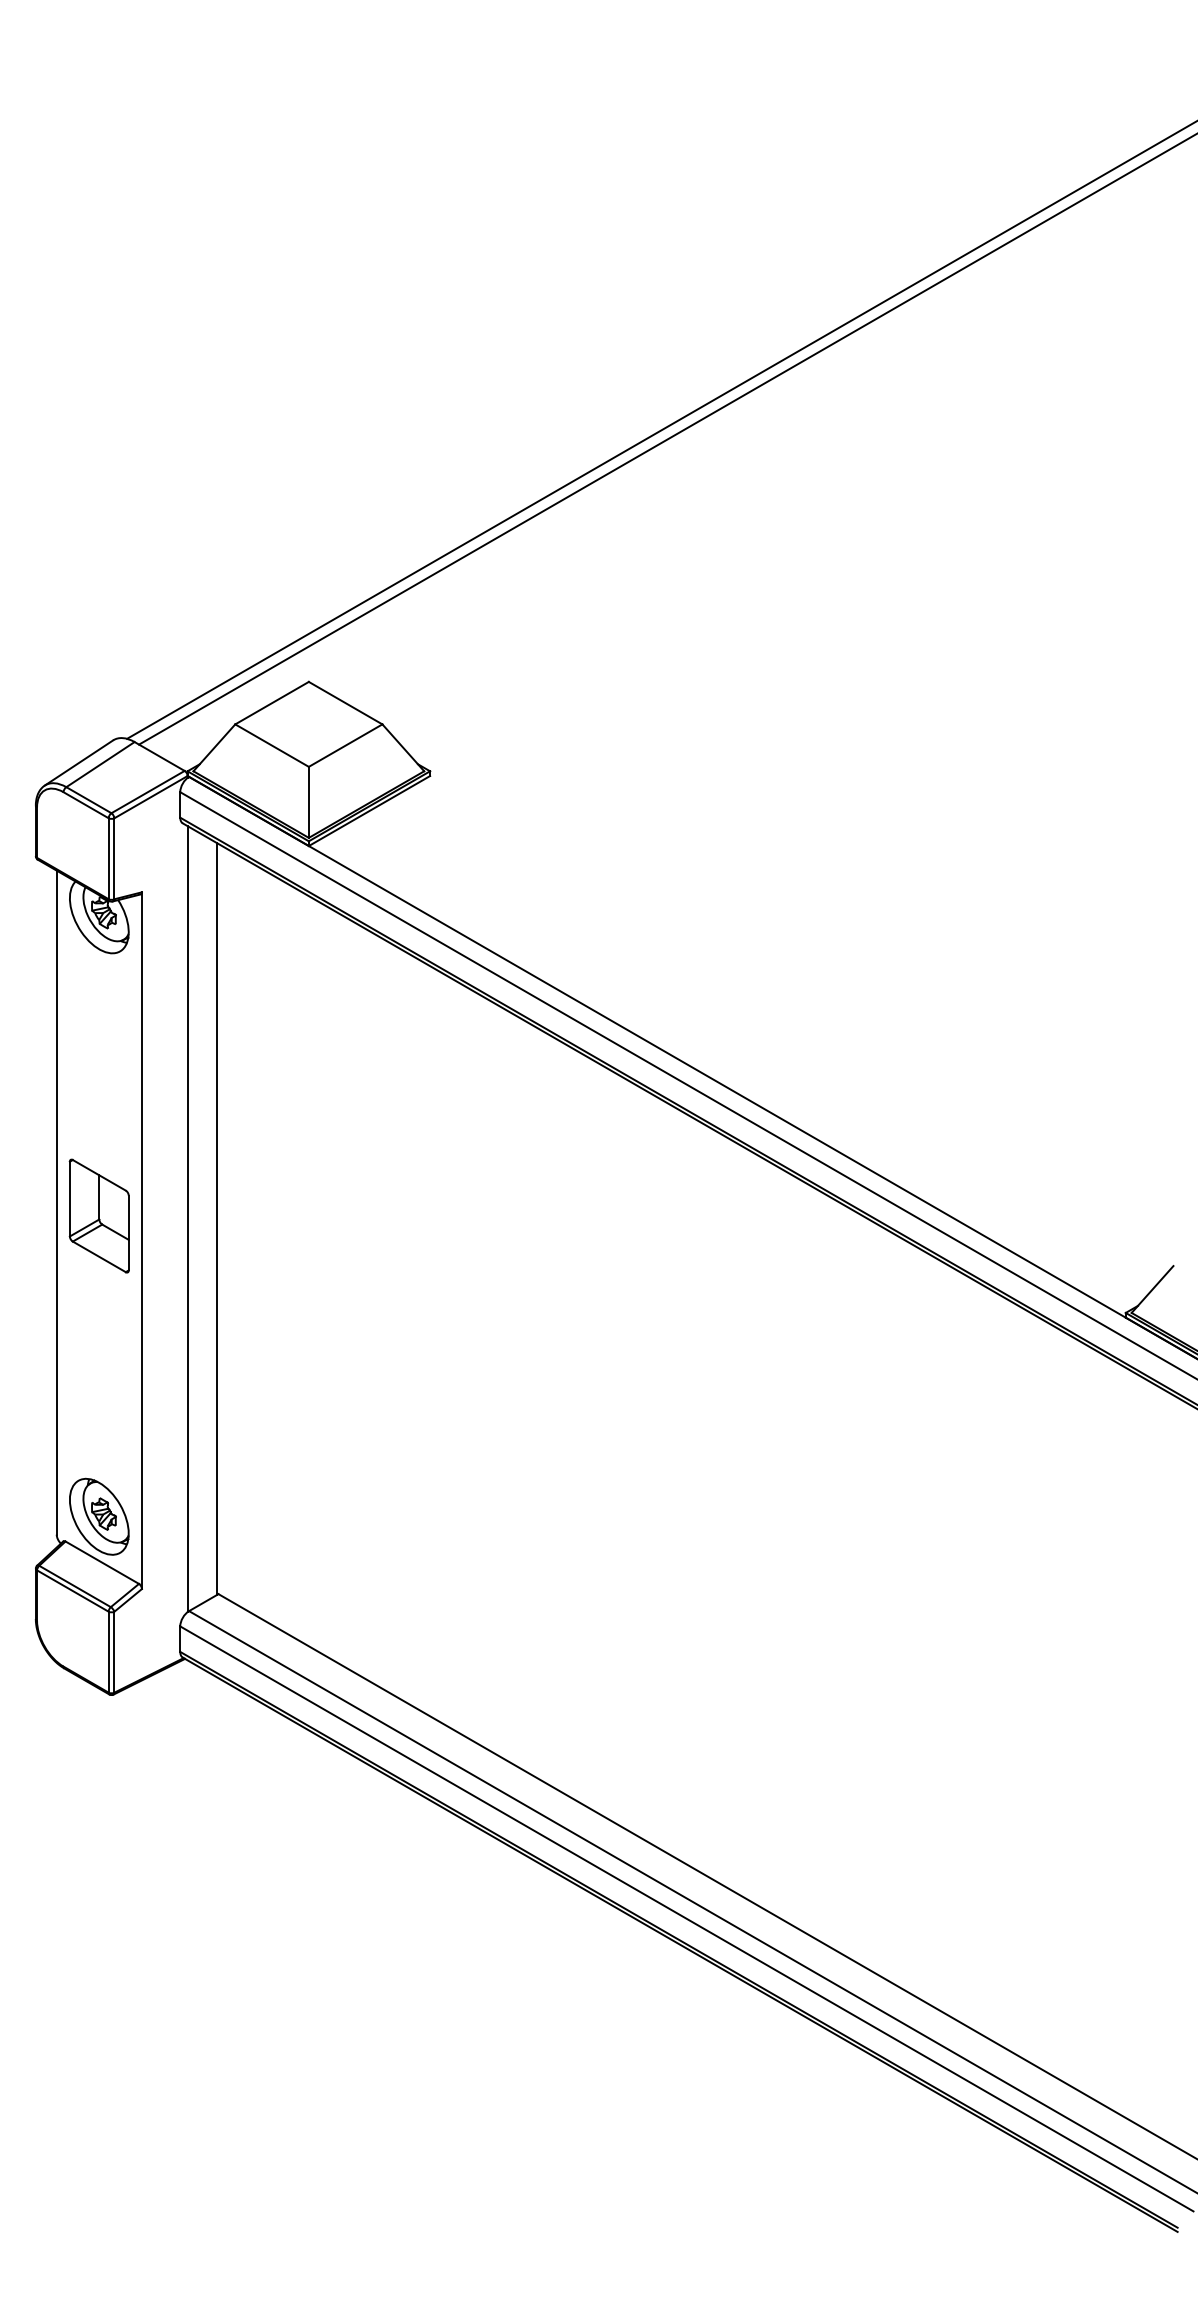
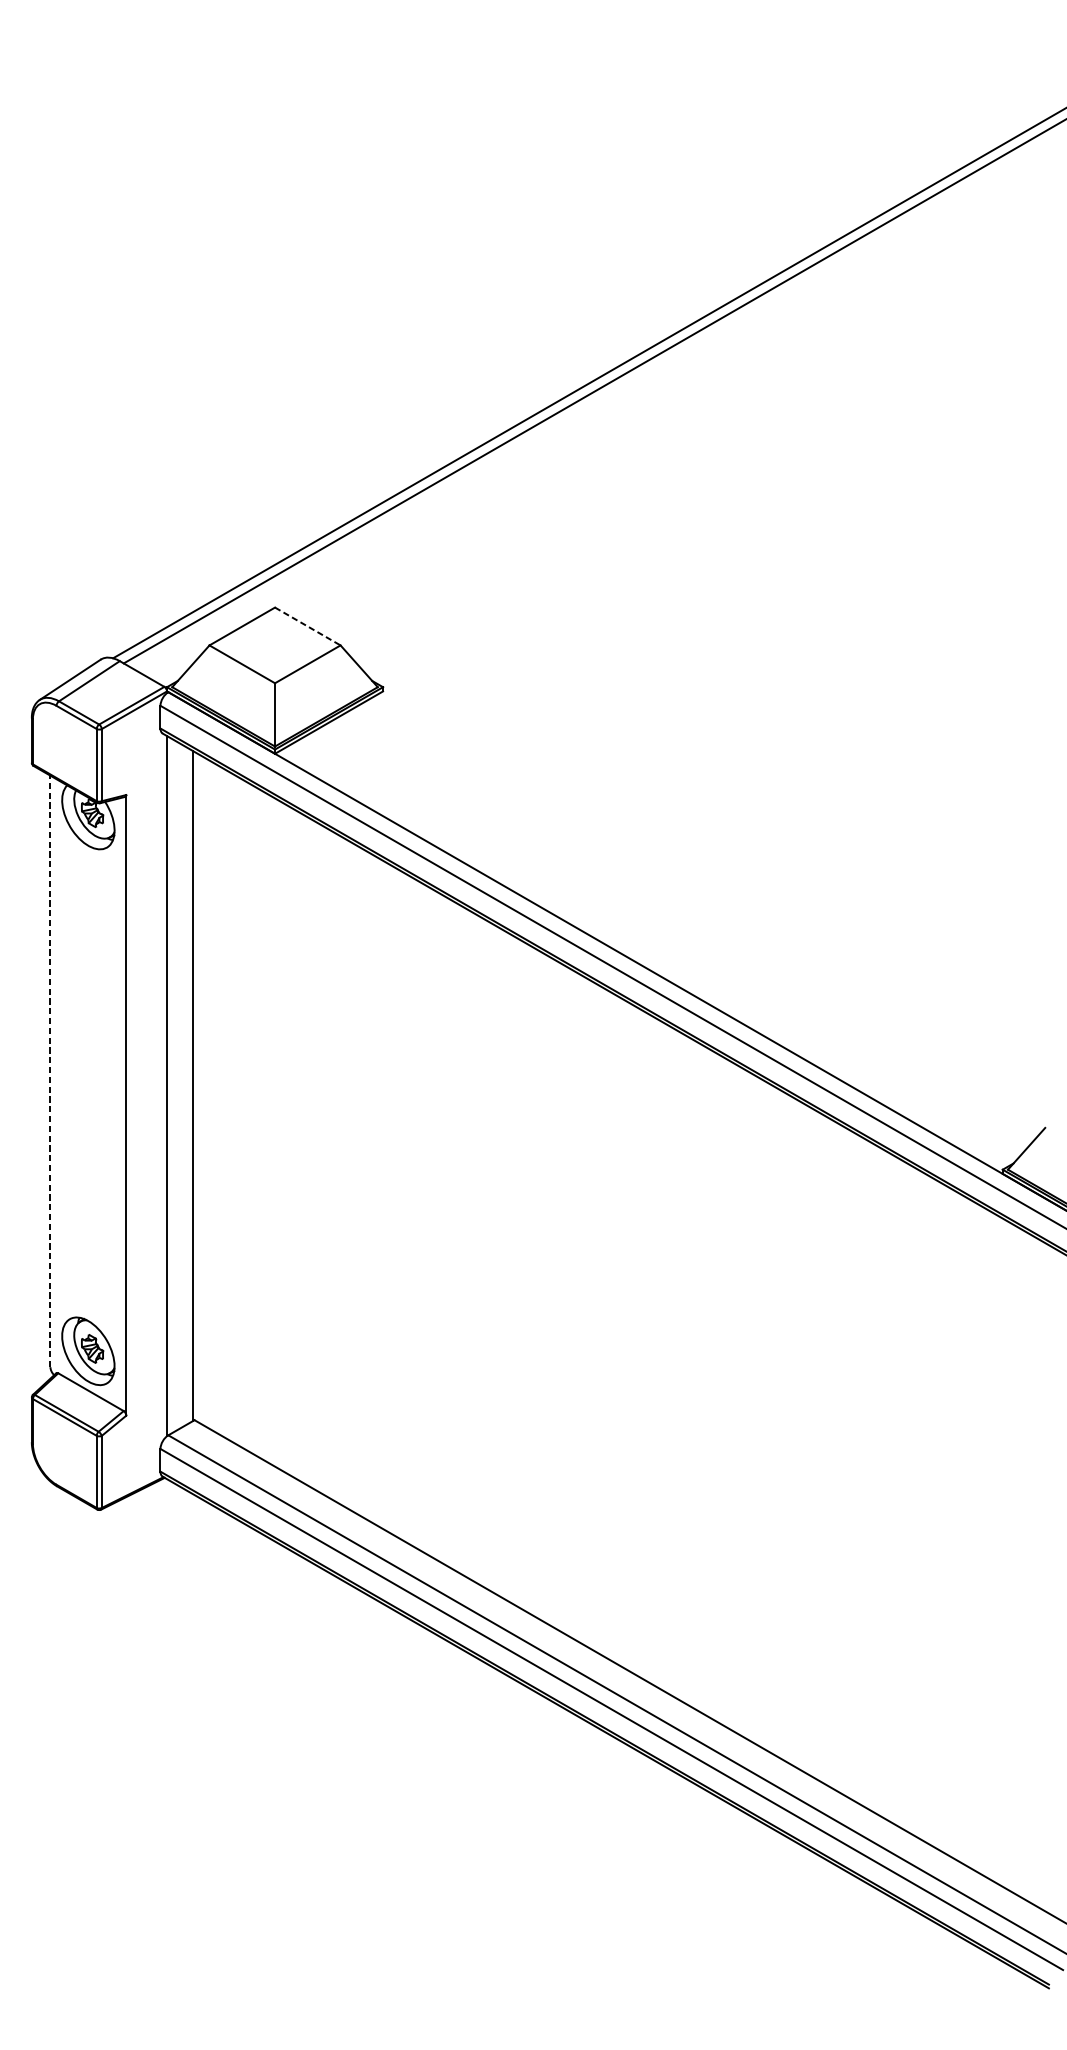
line: (346, 703) -> (308, 626), solid -> dashed
line: (56, 1202) -> (50, 1071), solid -> dashed
part: (98, 1215) -> (87, 1082), removed

